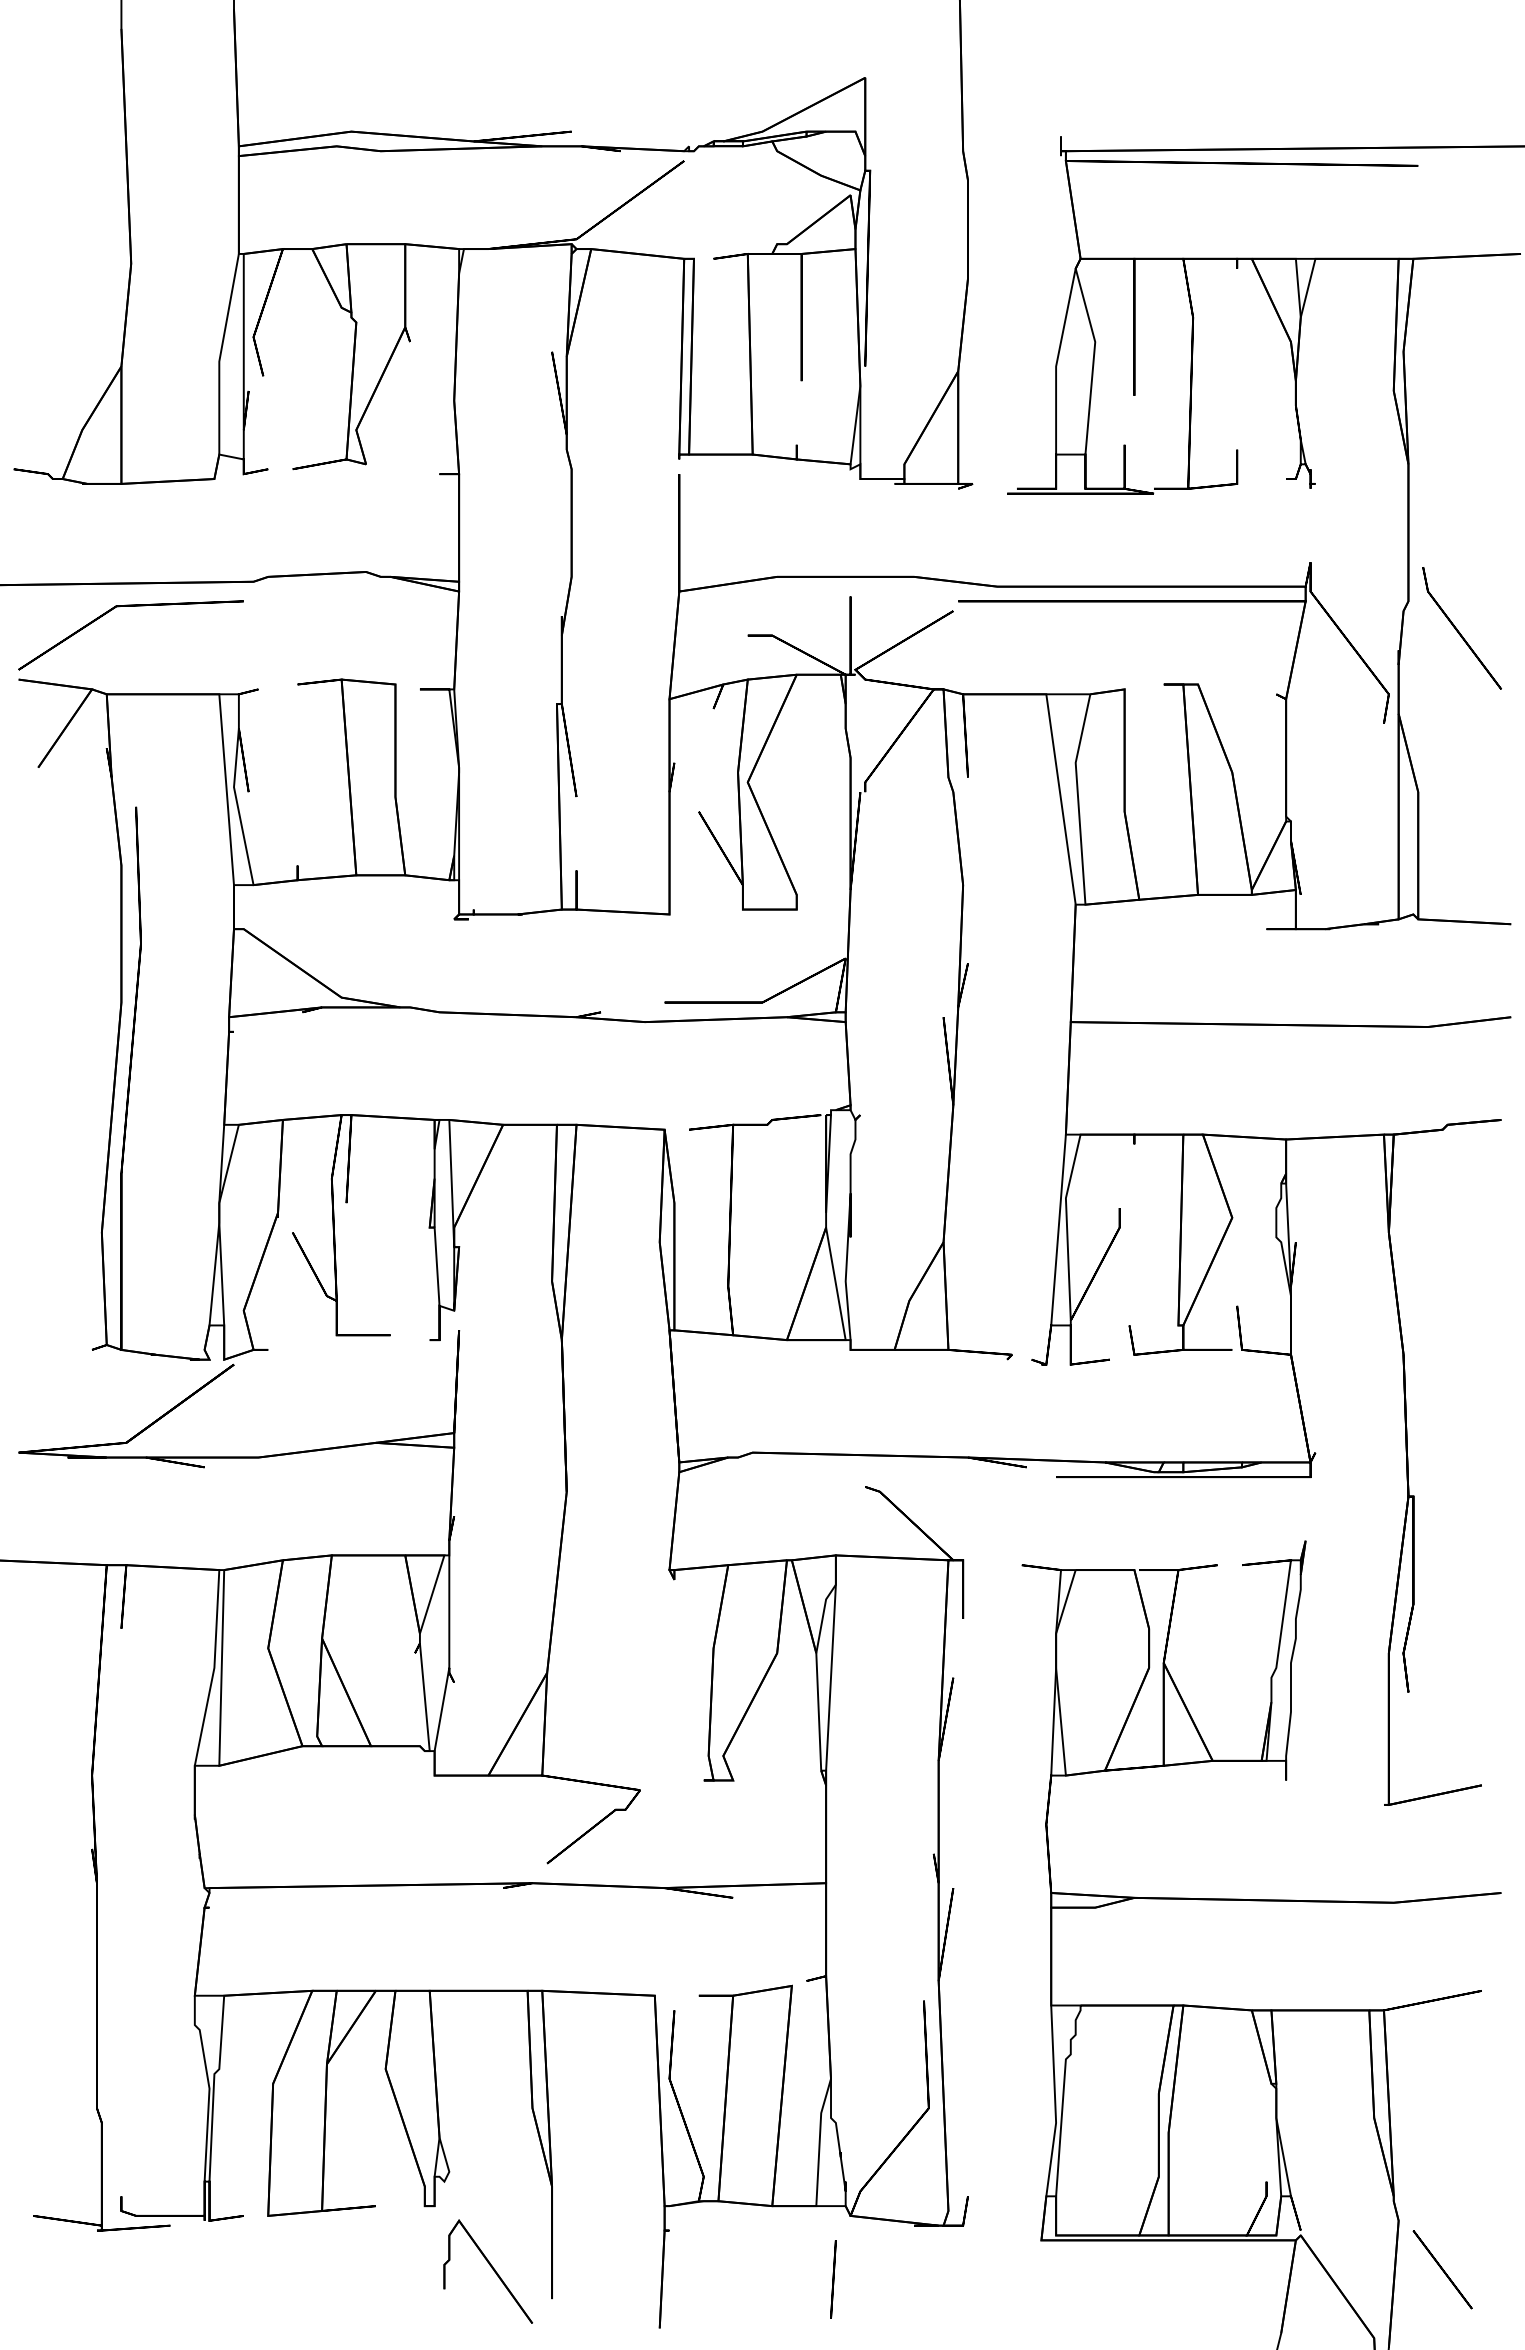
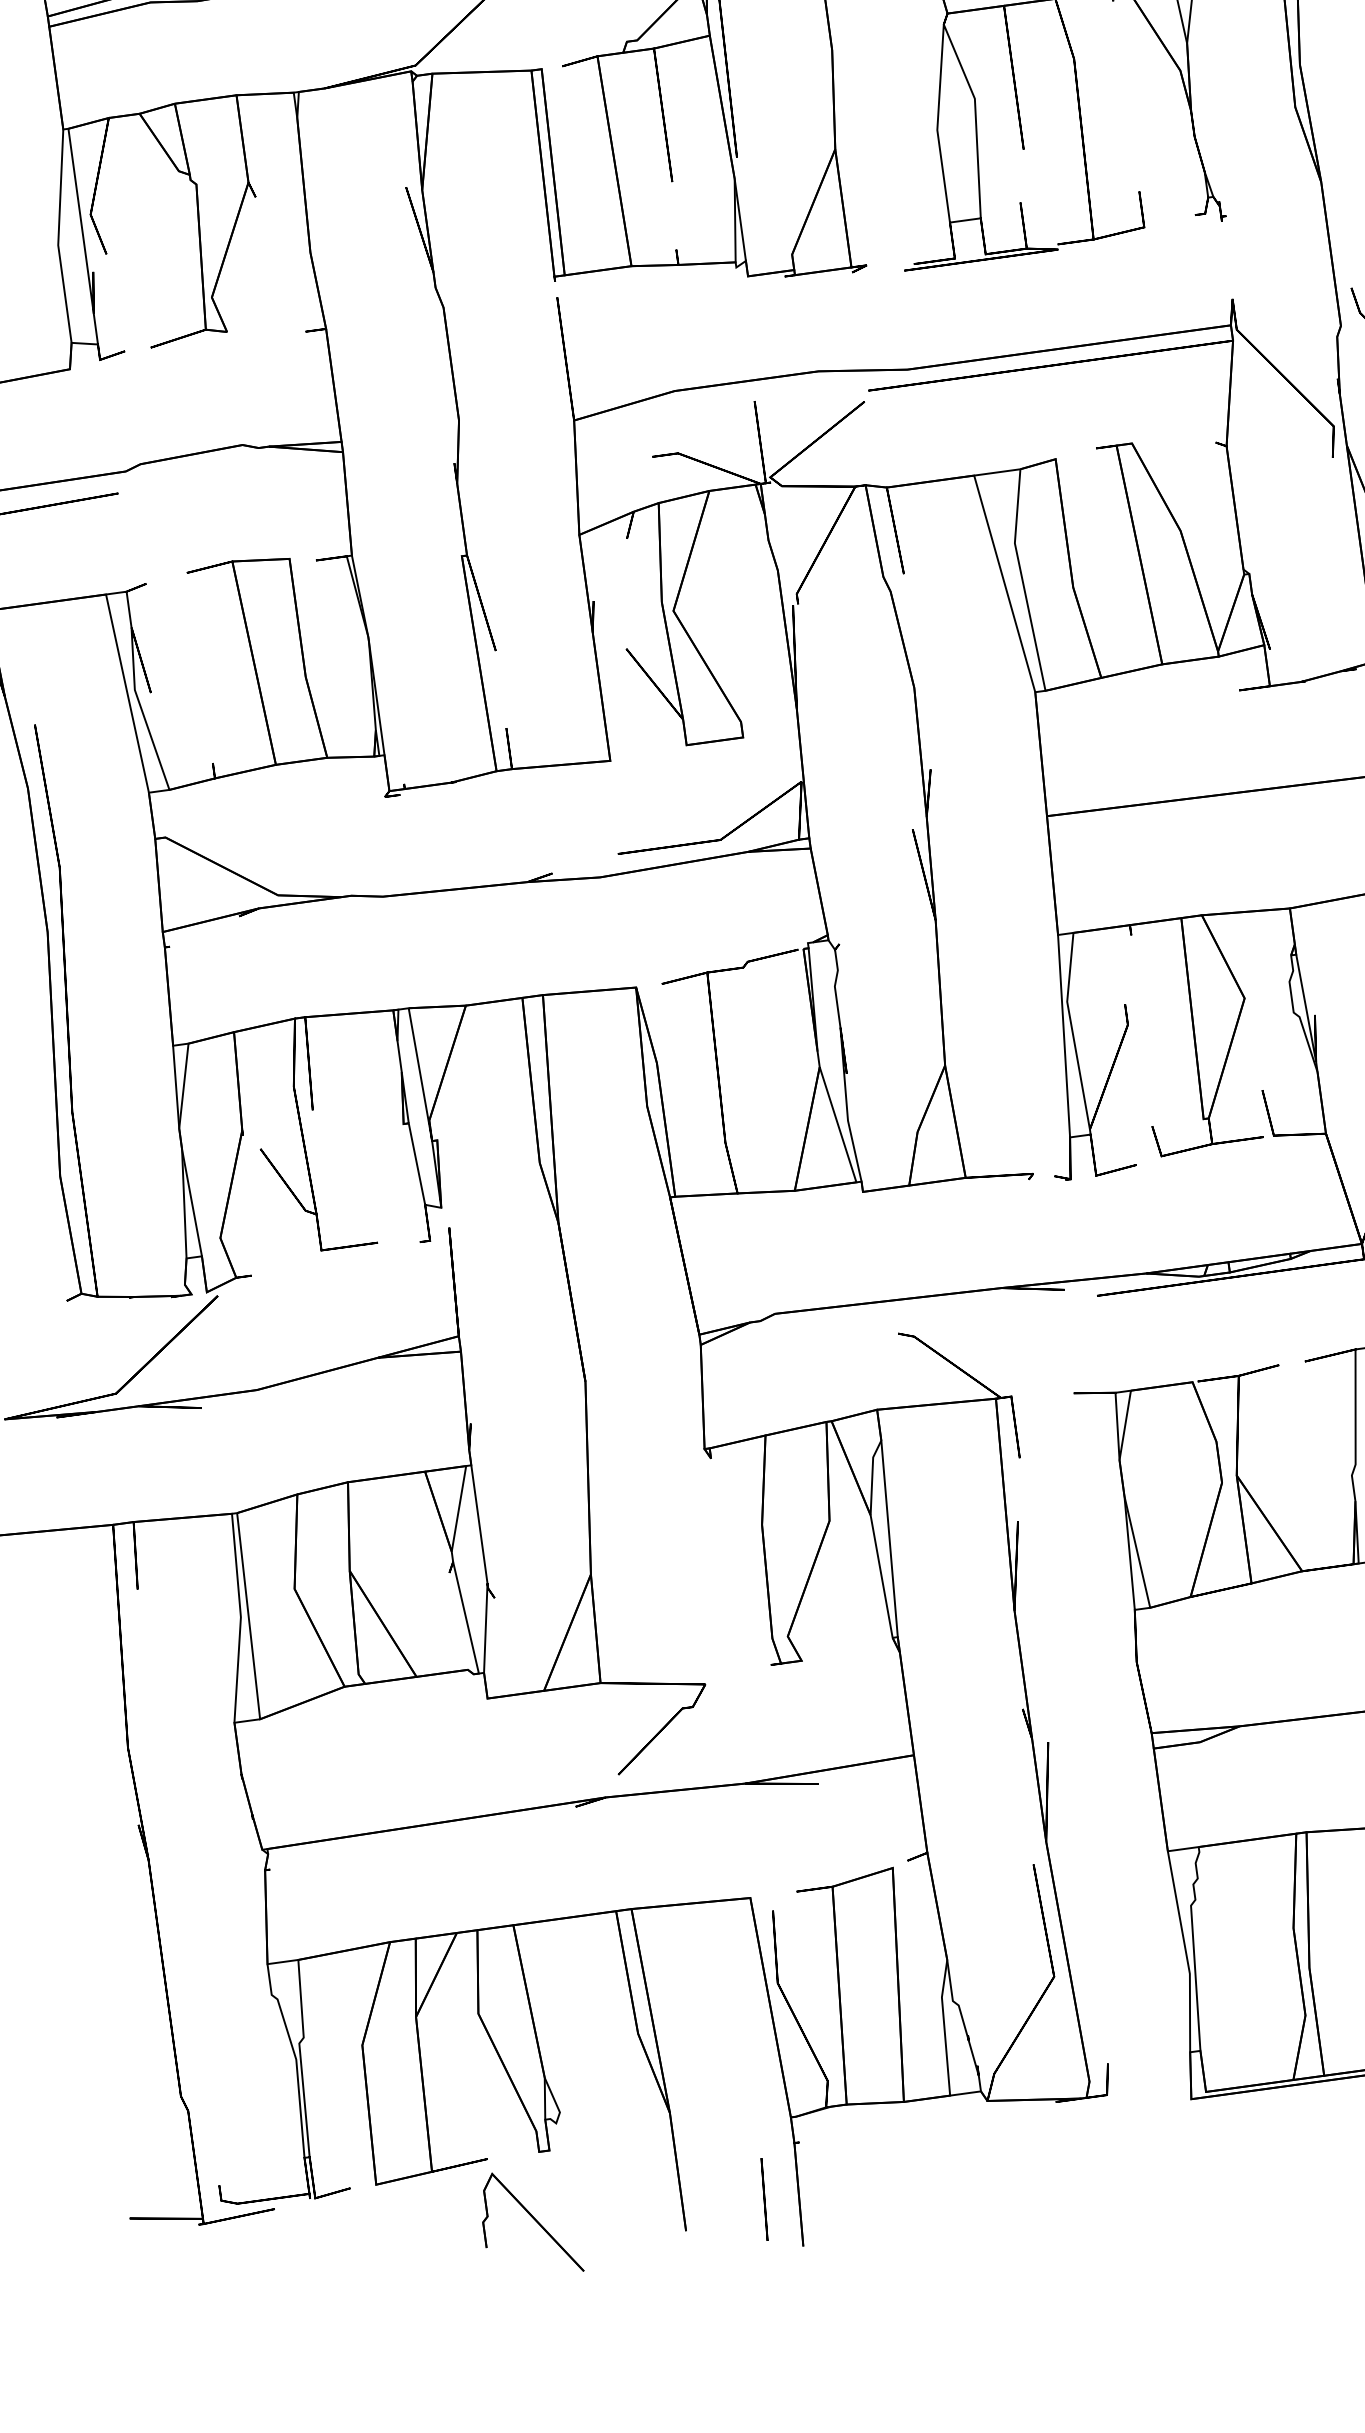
part: (488, 2271) -> (530, 2223), moved
line: (833, 2279) -> (764, 2199), moved

